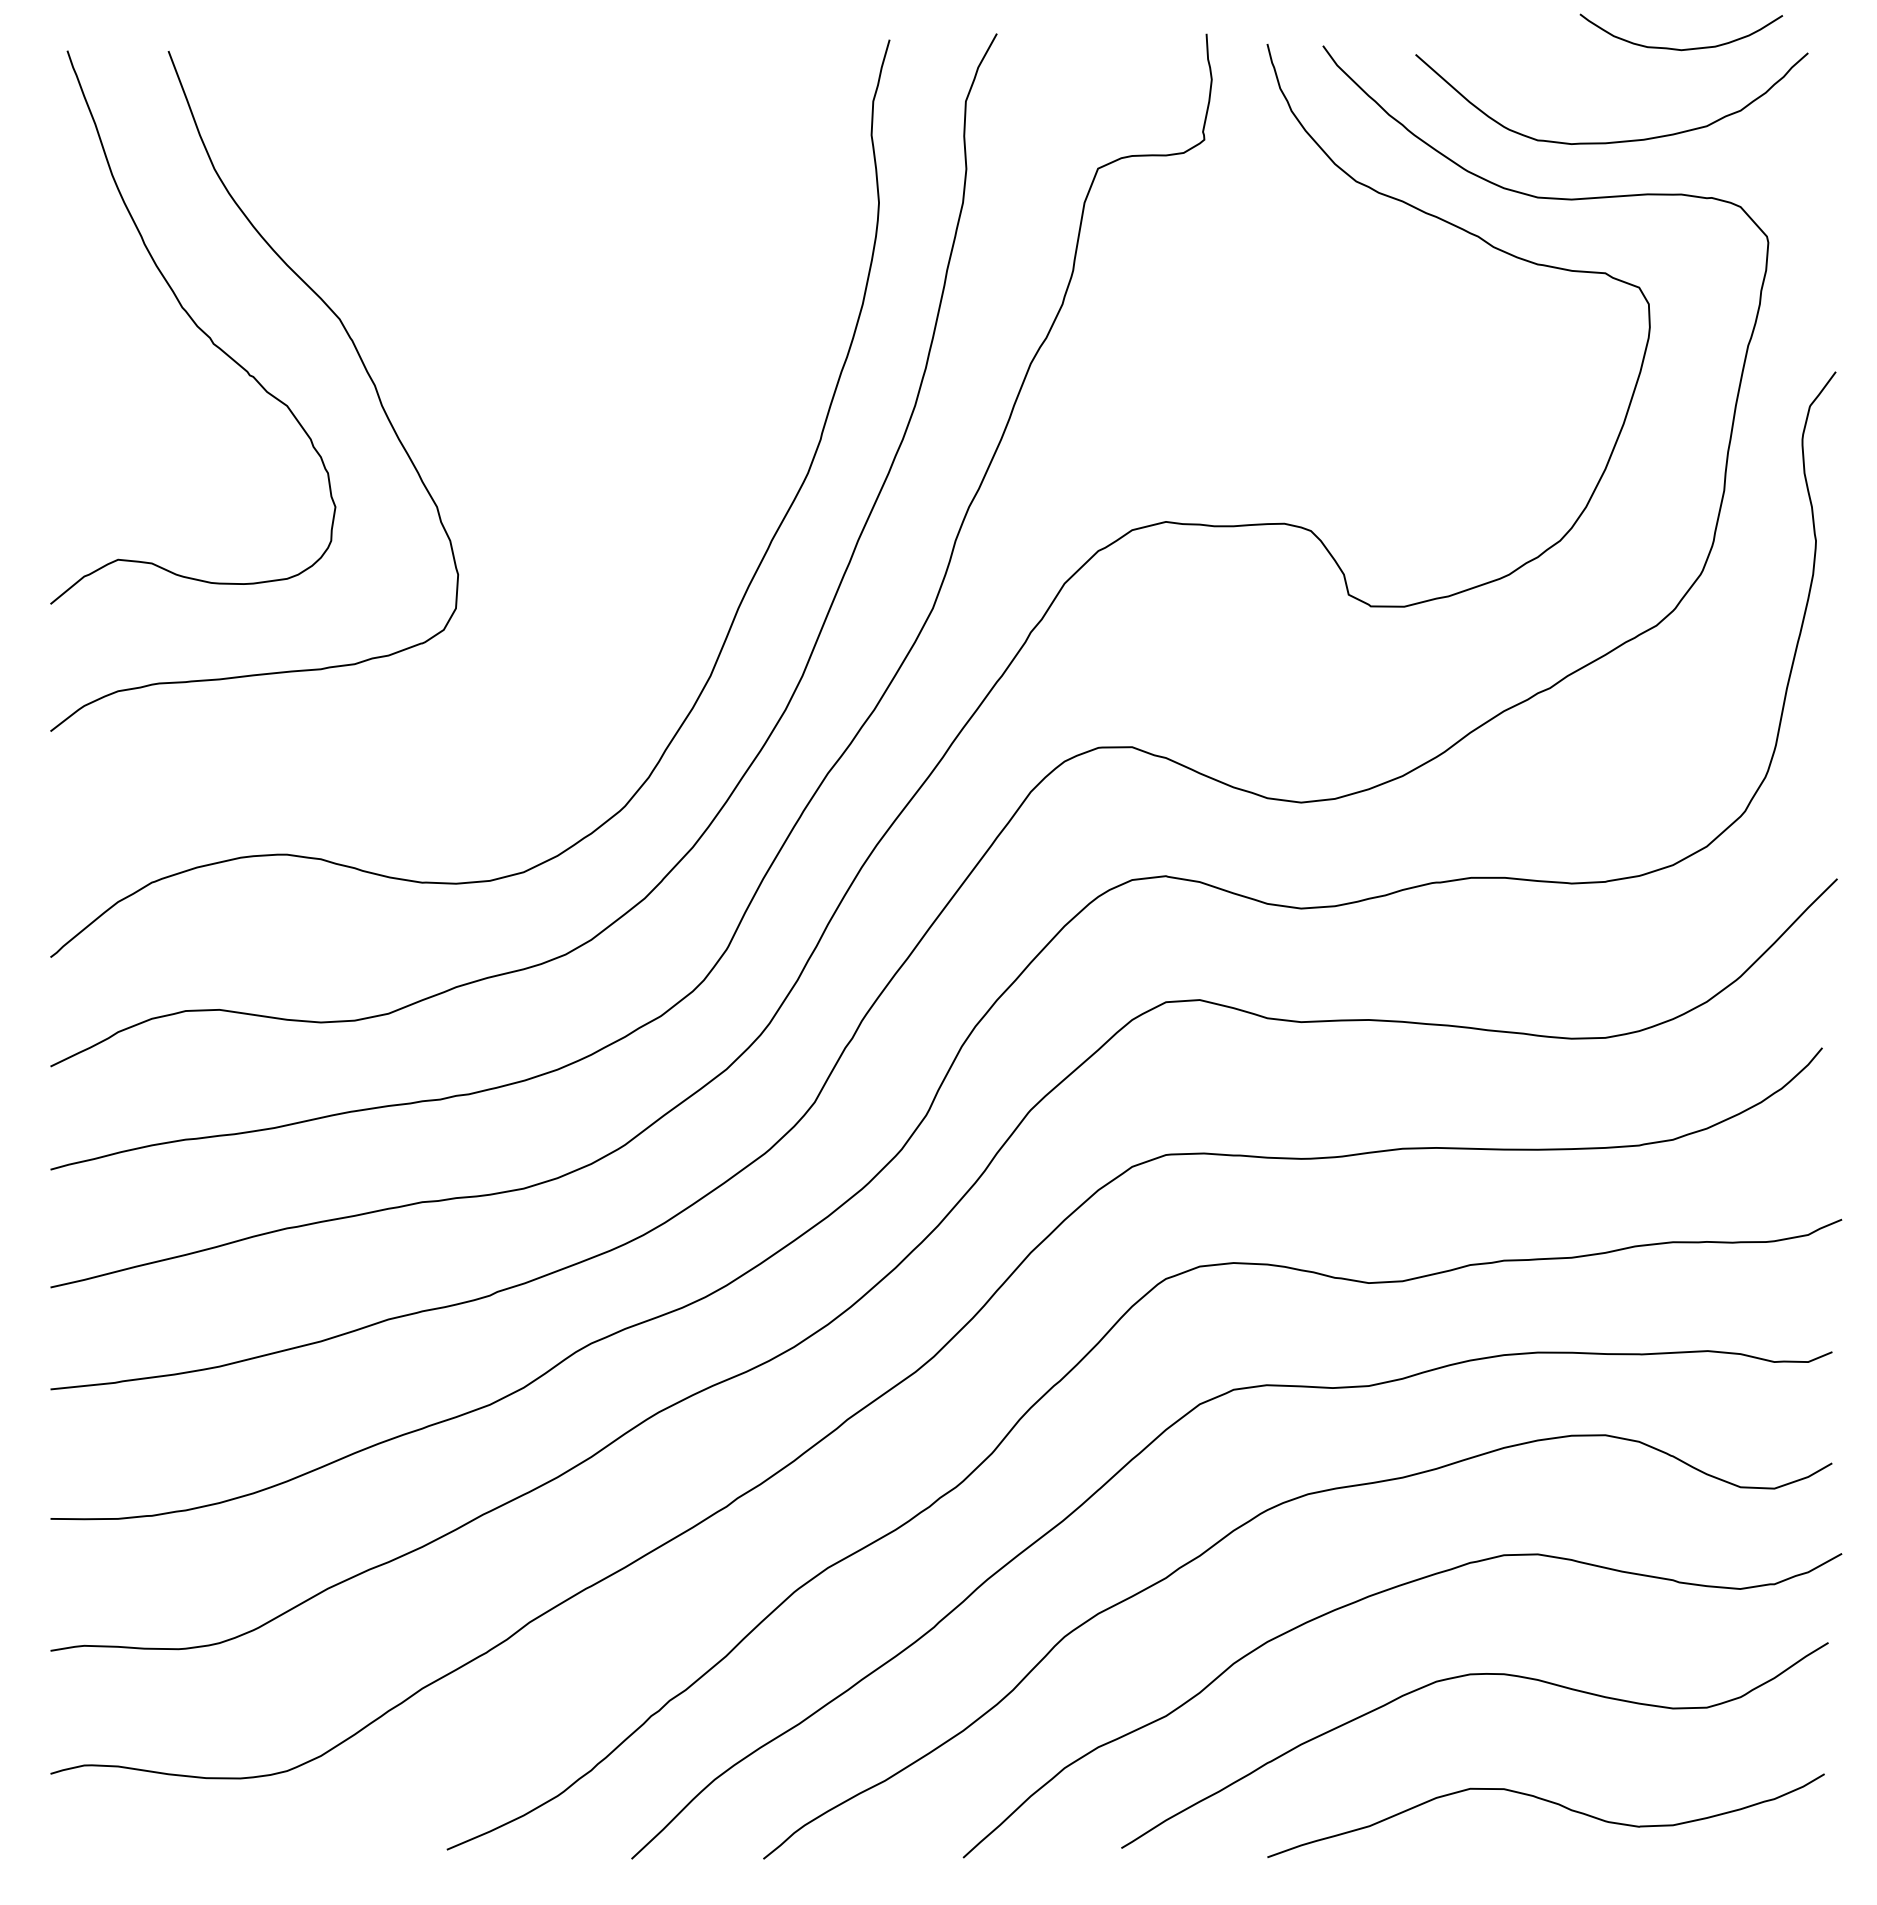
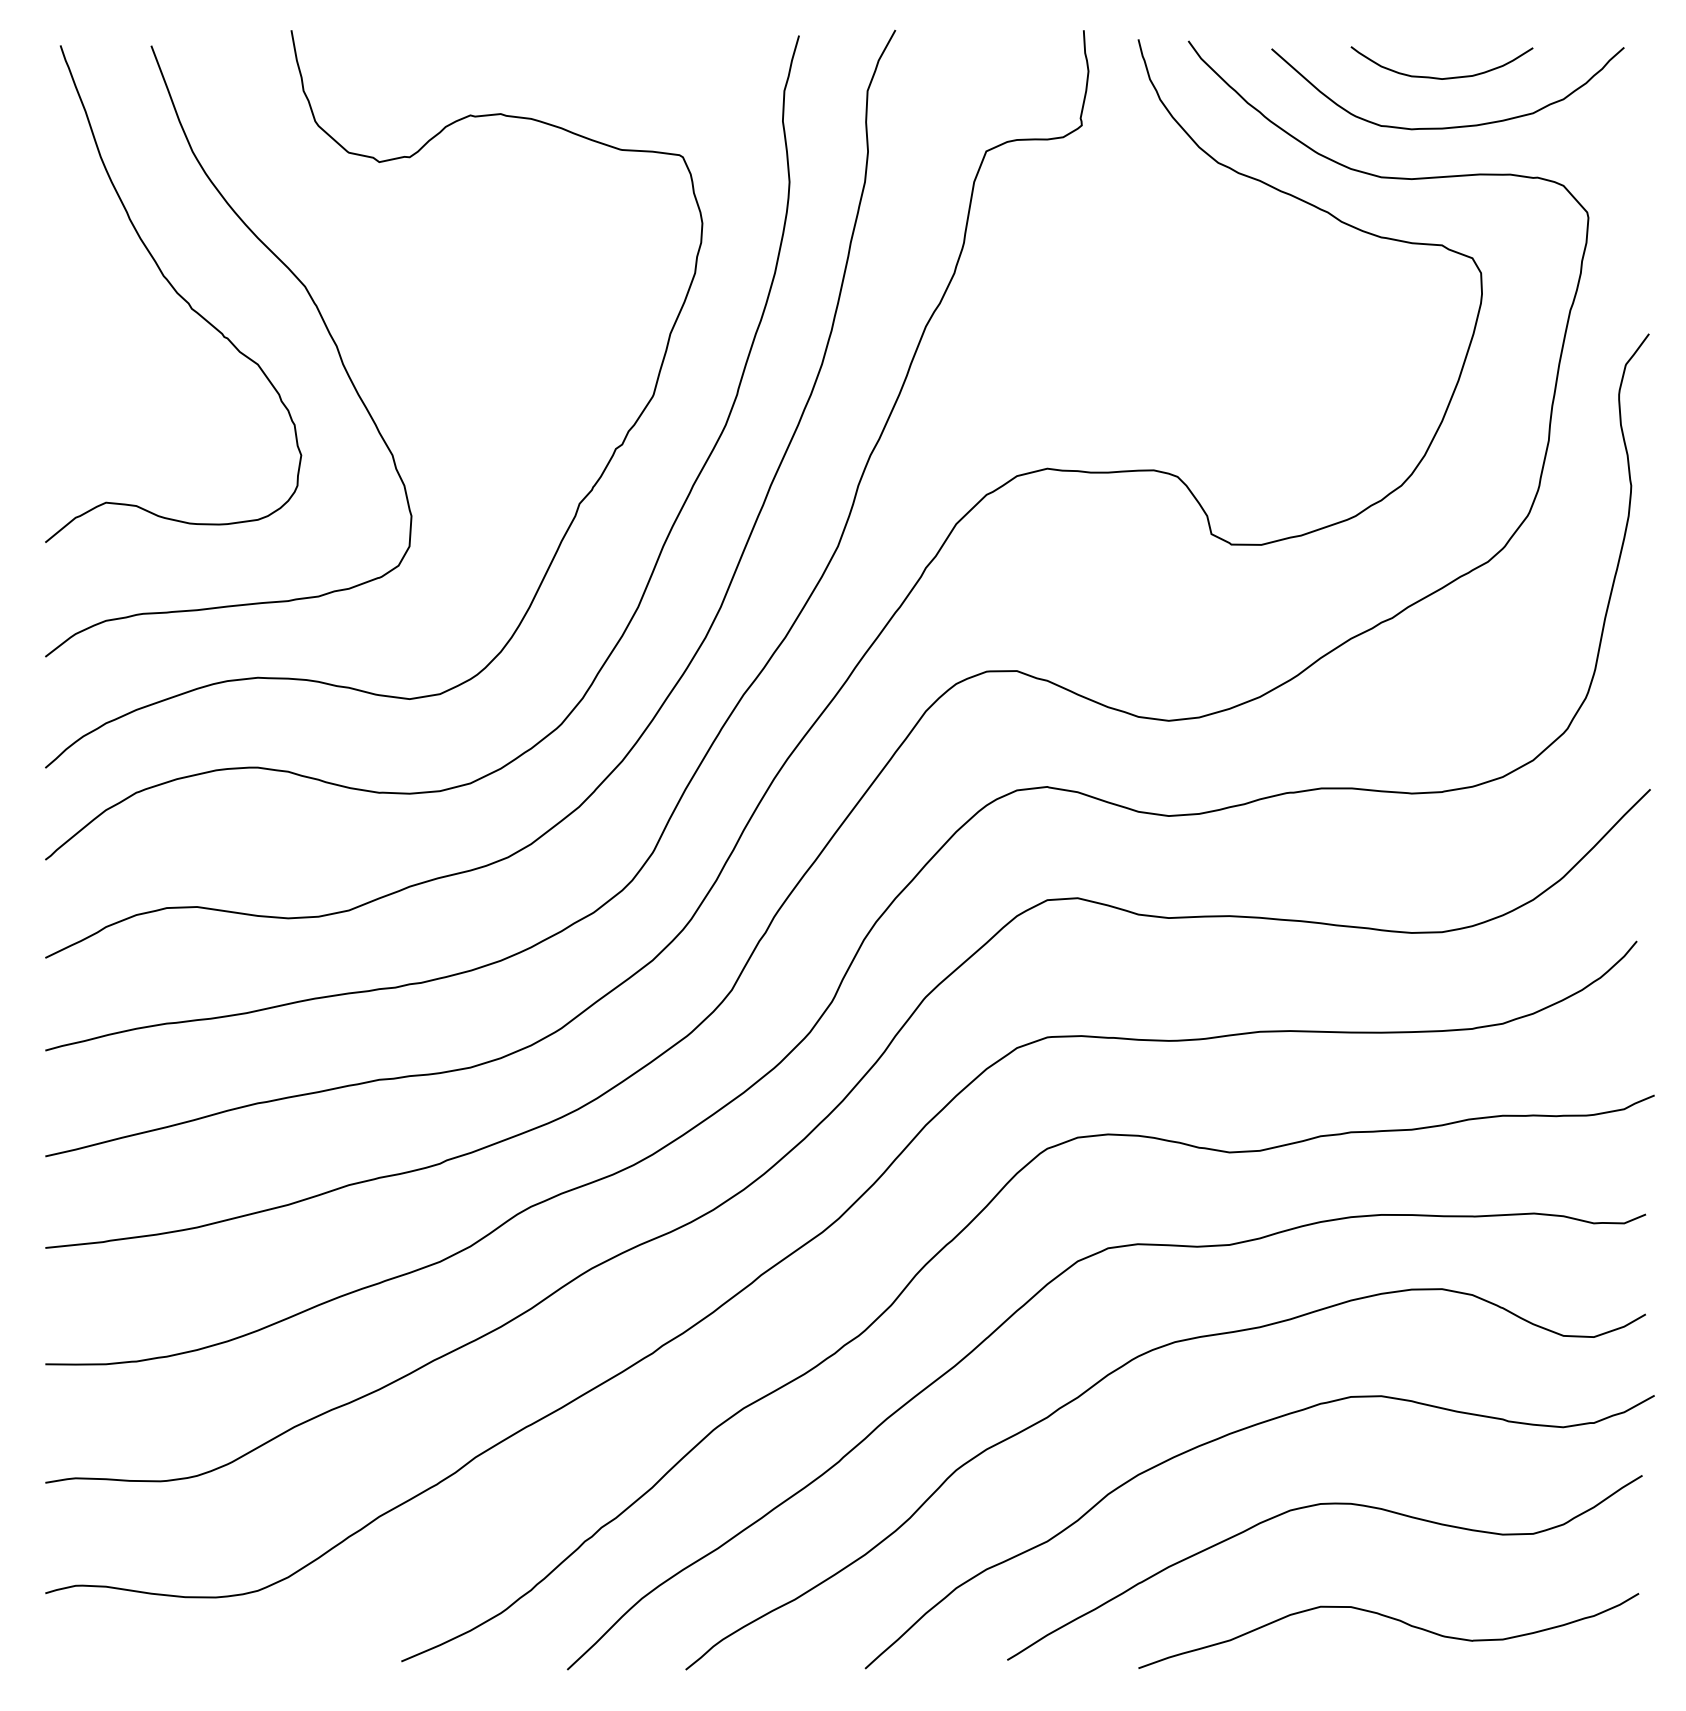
curve: (1677, 48) -> (1438, 77), moved
curve: (644, 560) -> (578, 503), added

